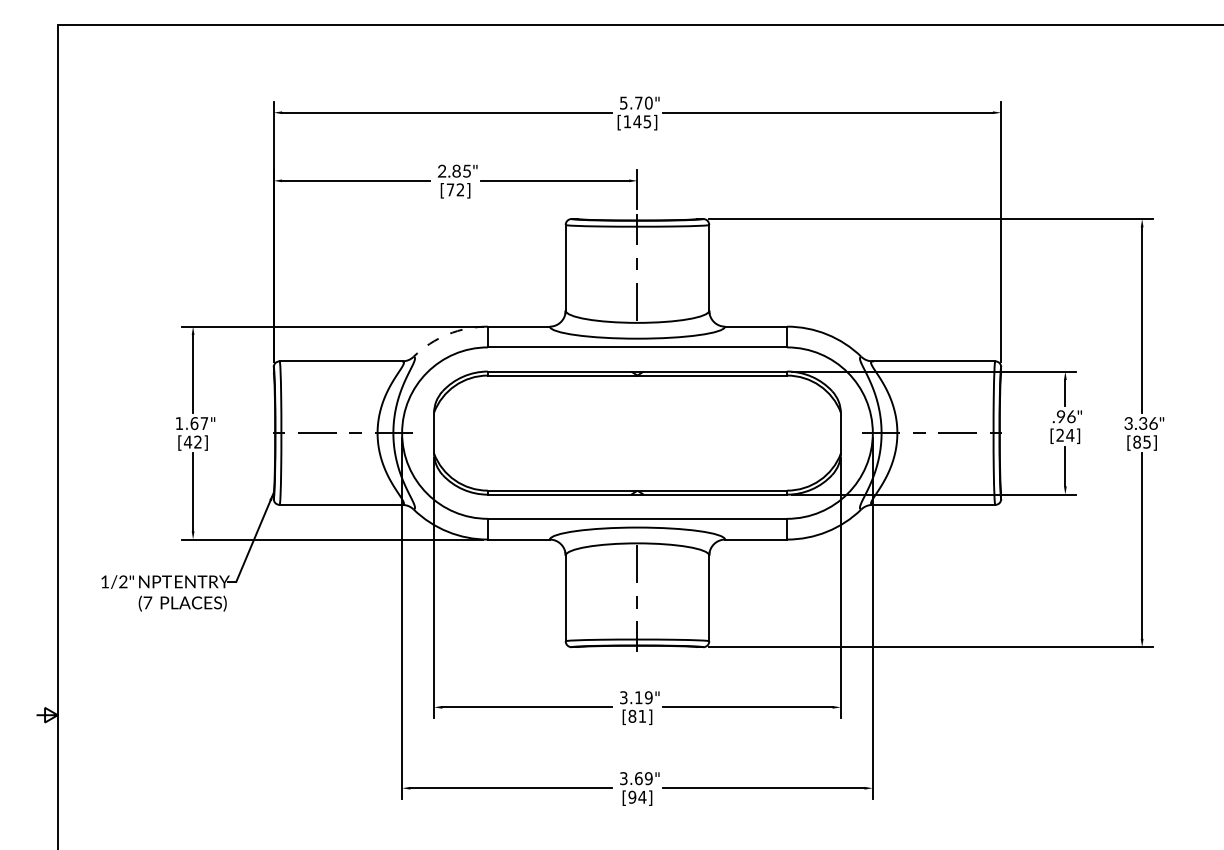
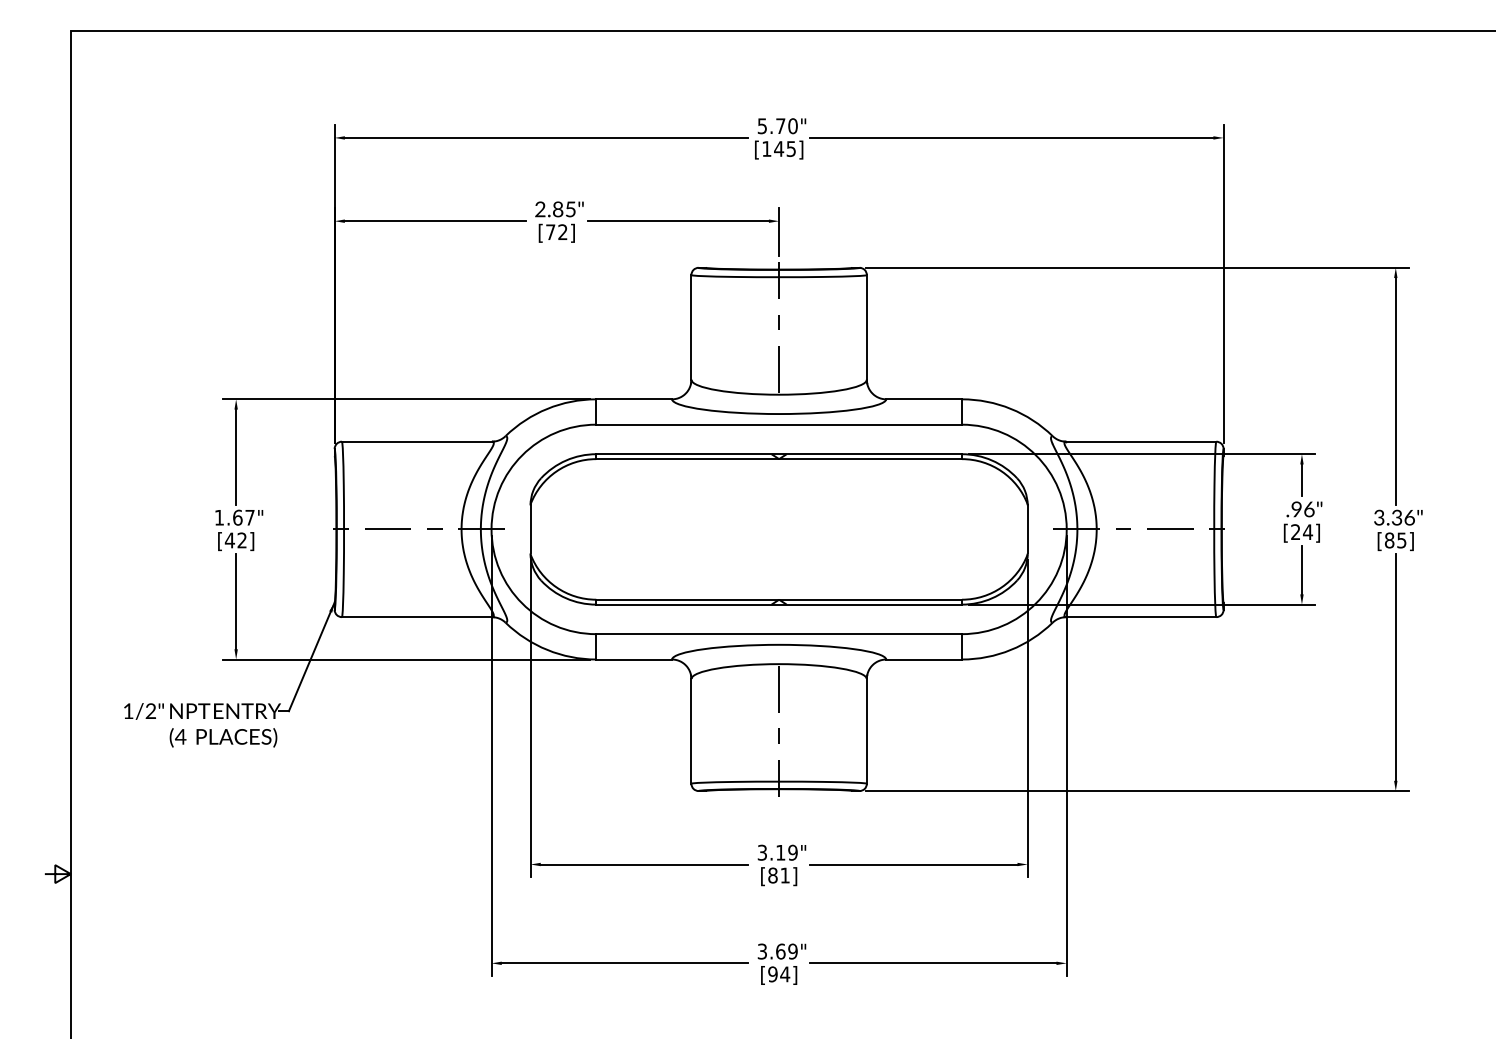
arc: (447, 334) -> (547, 408), dashed -> solid
text: (147, 602) -> (180, 736), (7 -> (4

